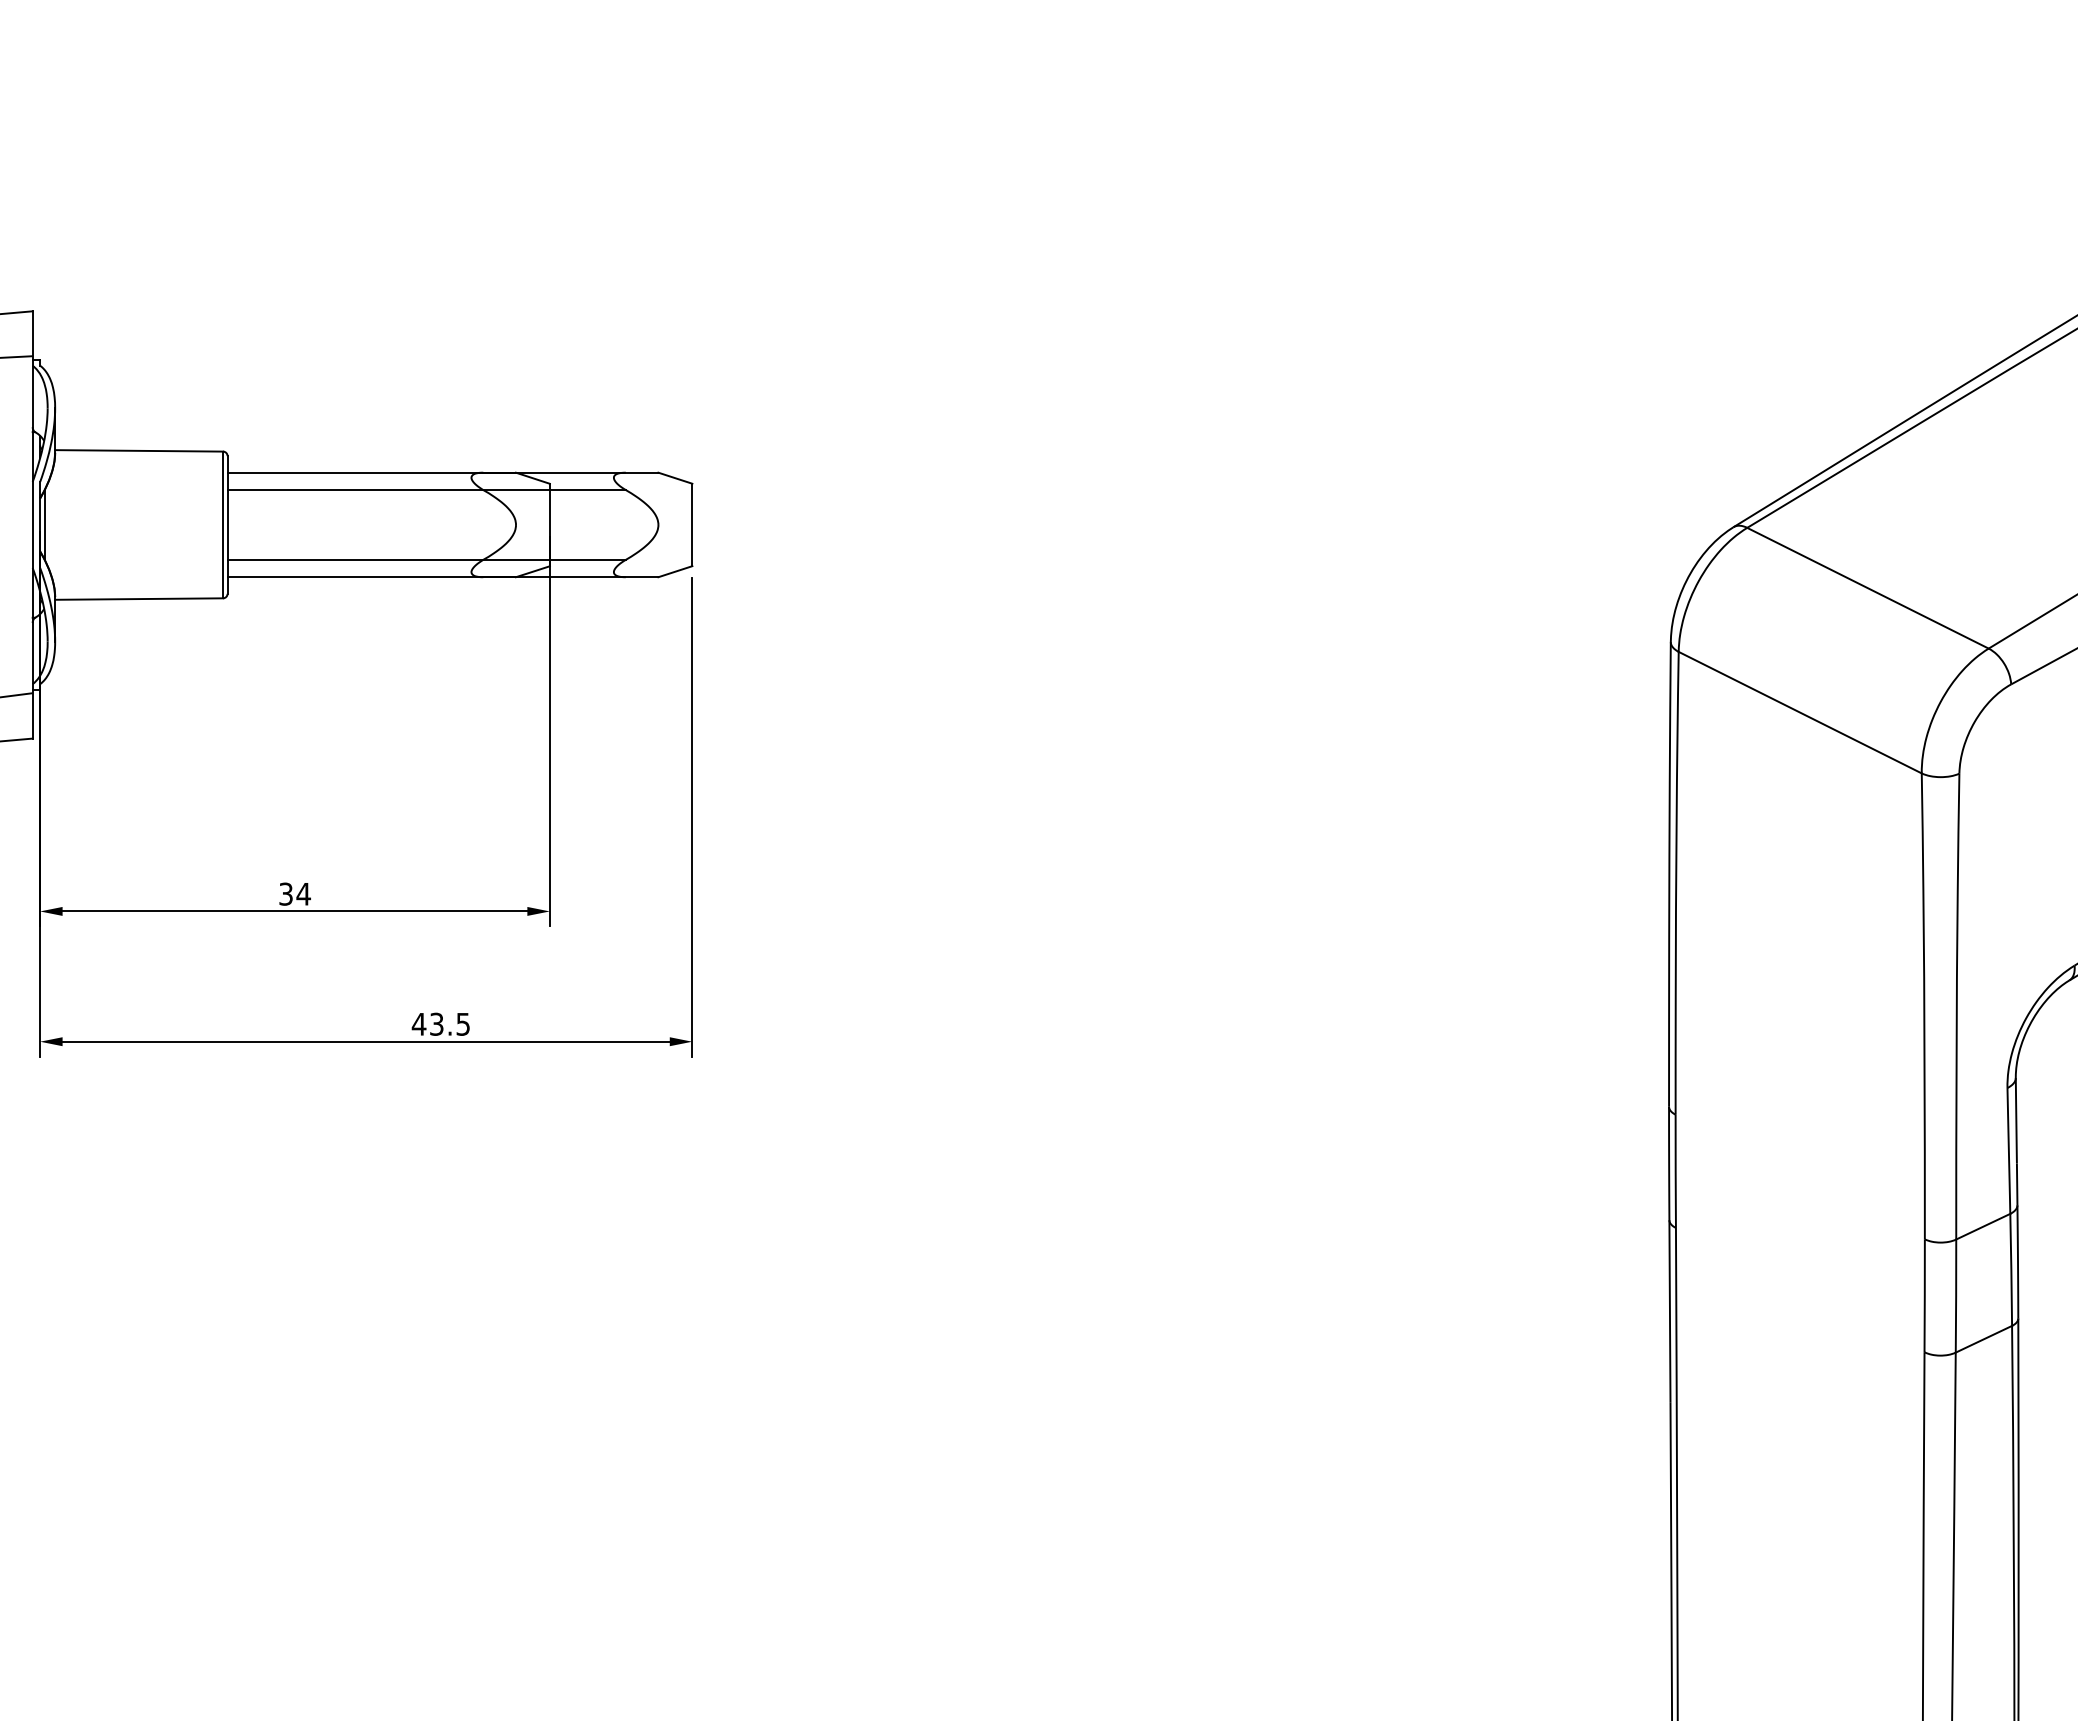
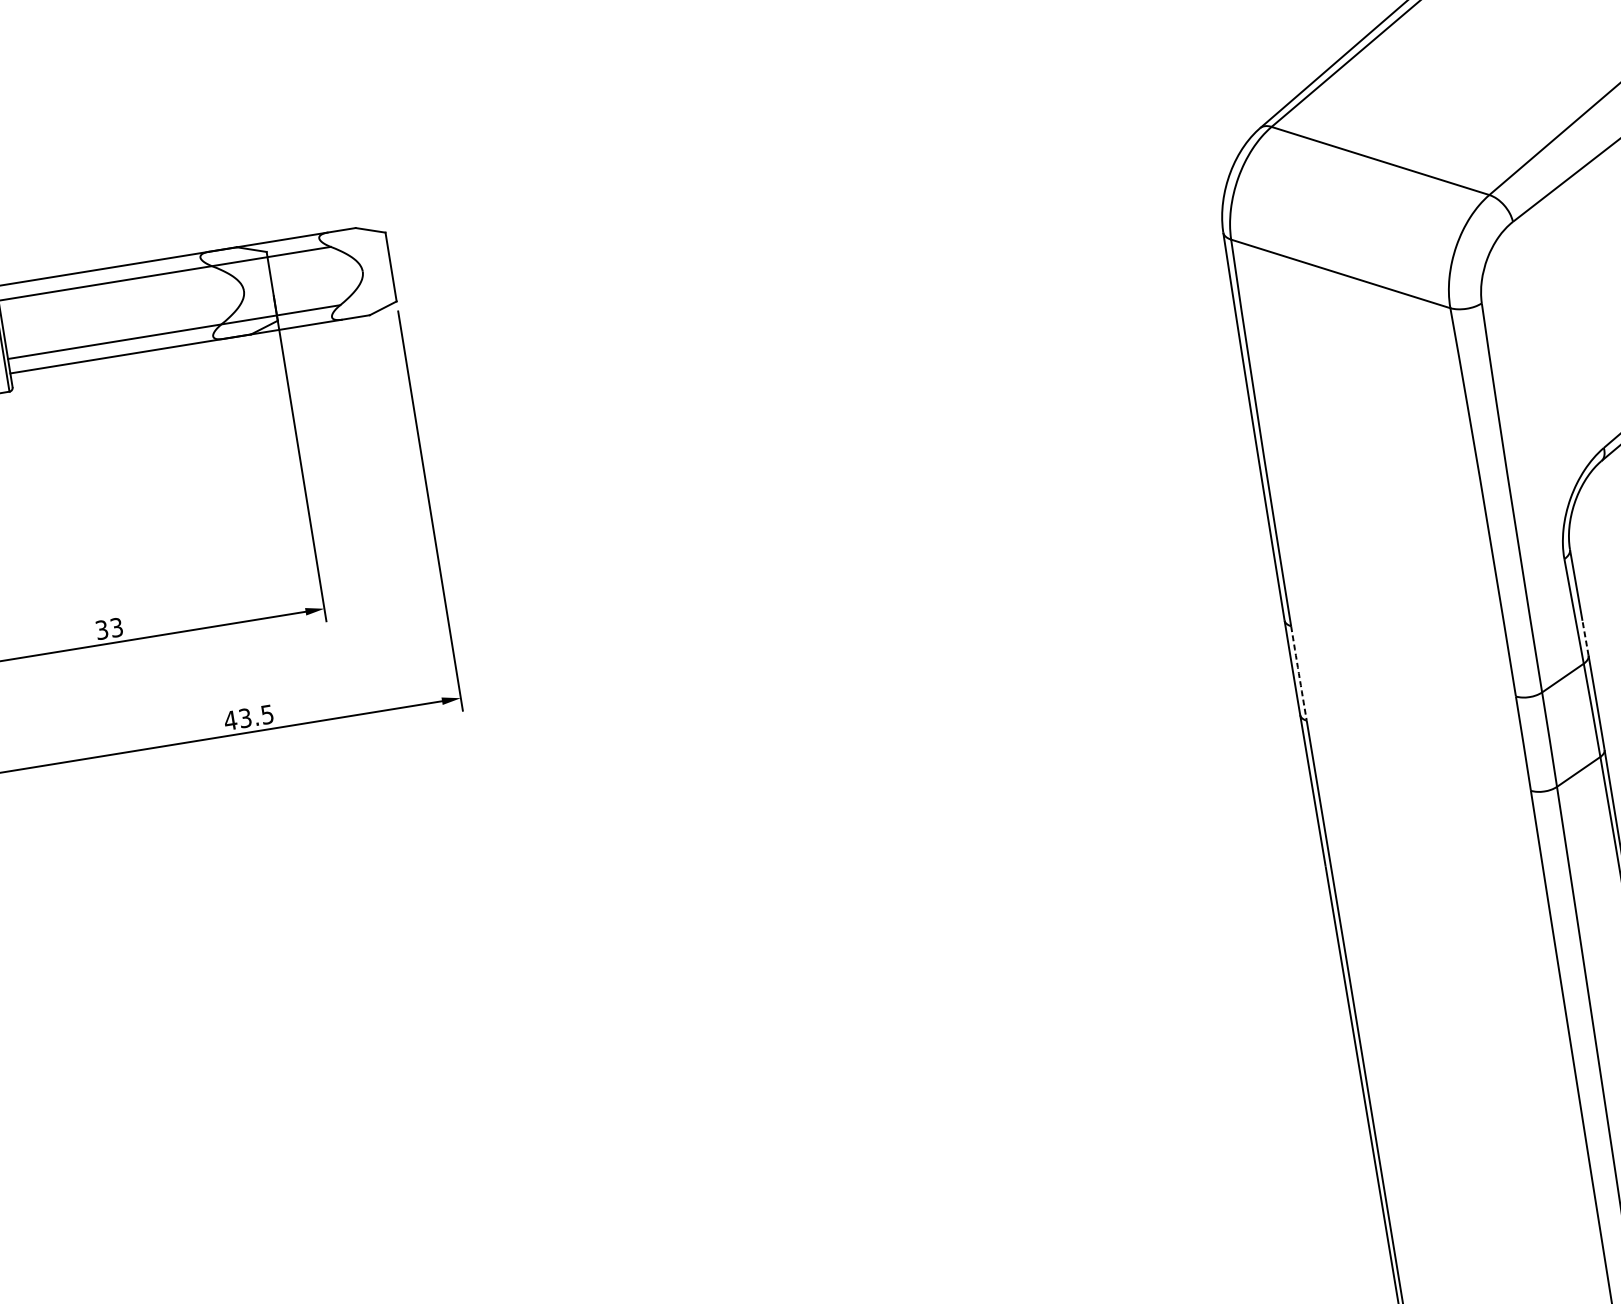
text: (303, 893) -> (116, 627), 34 -> 33
arc: (1675, 1171) -> (1298, 673), solid -> dashed
line: (2017, 1184) -> (1585, 638), solid -> dashed

